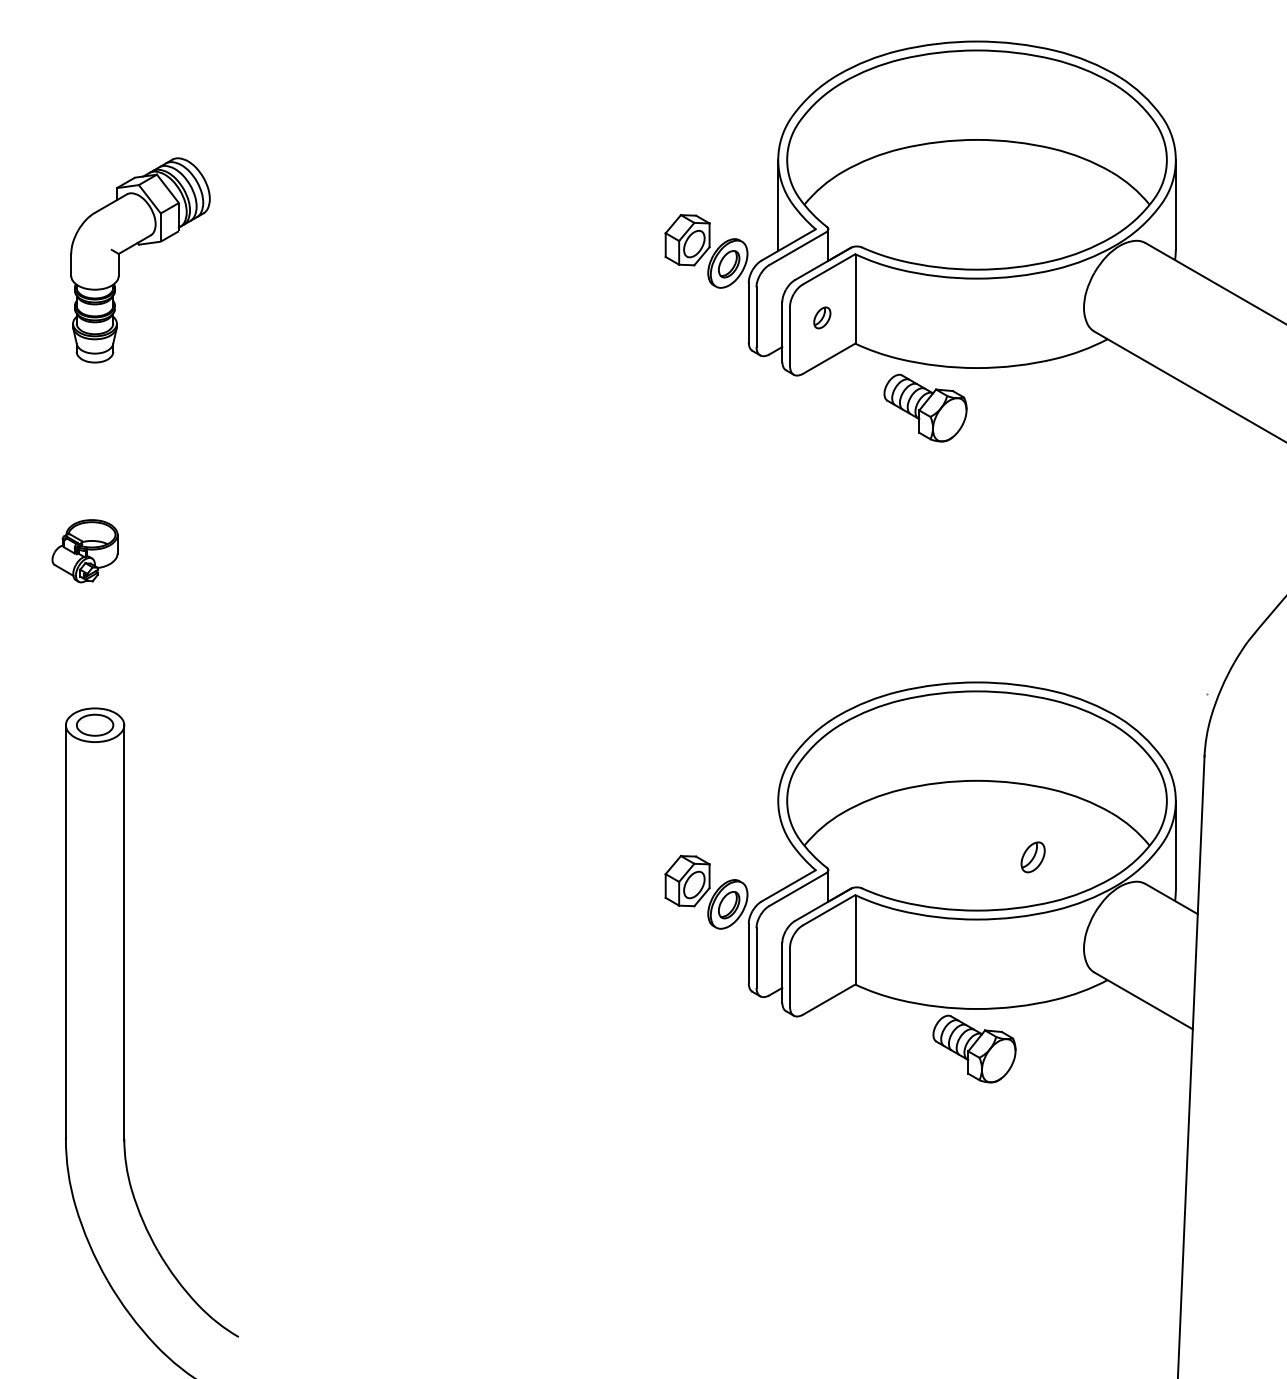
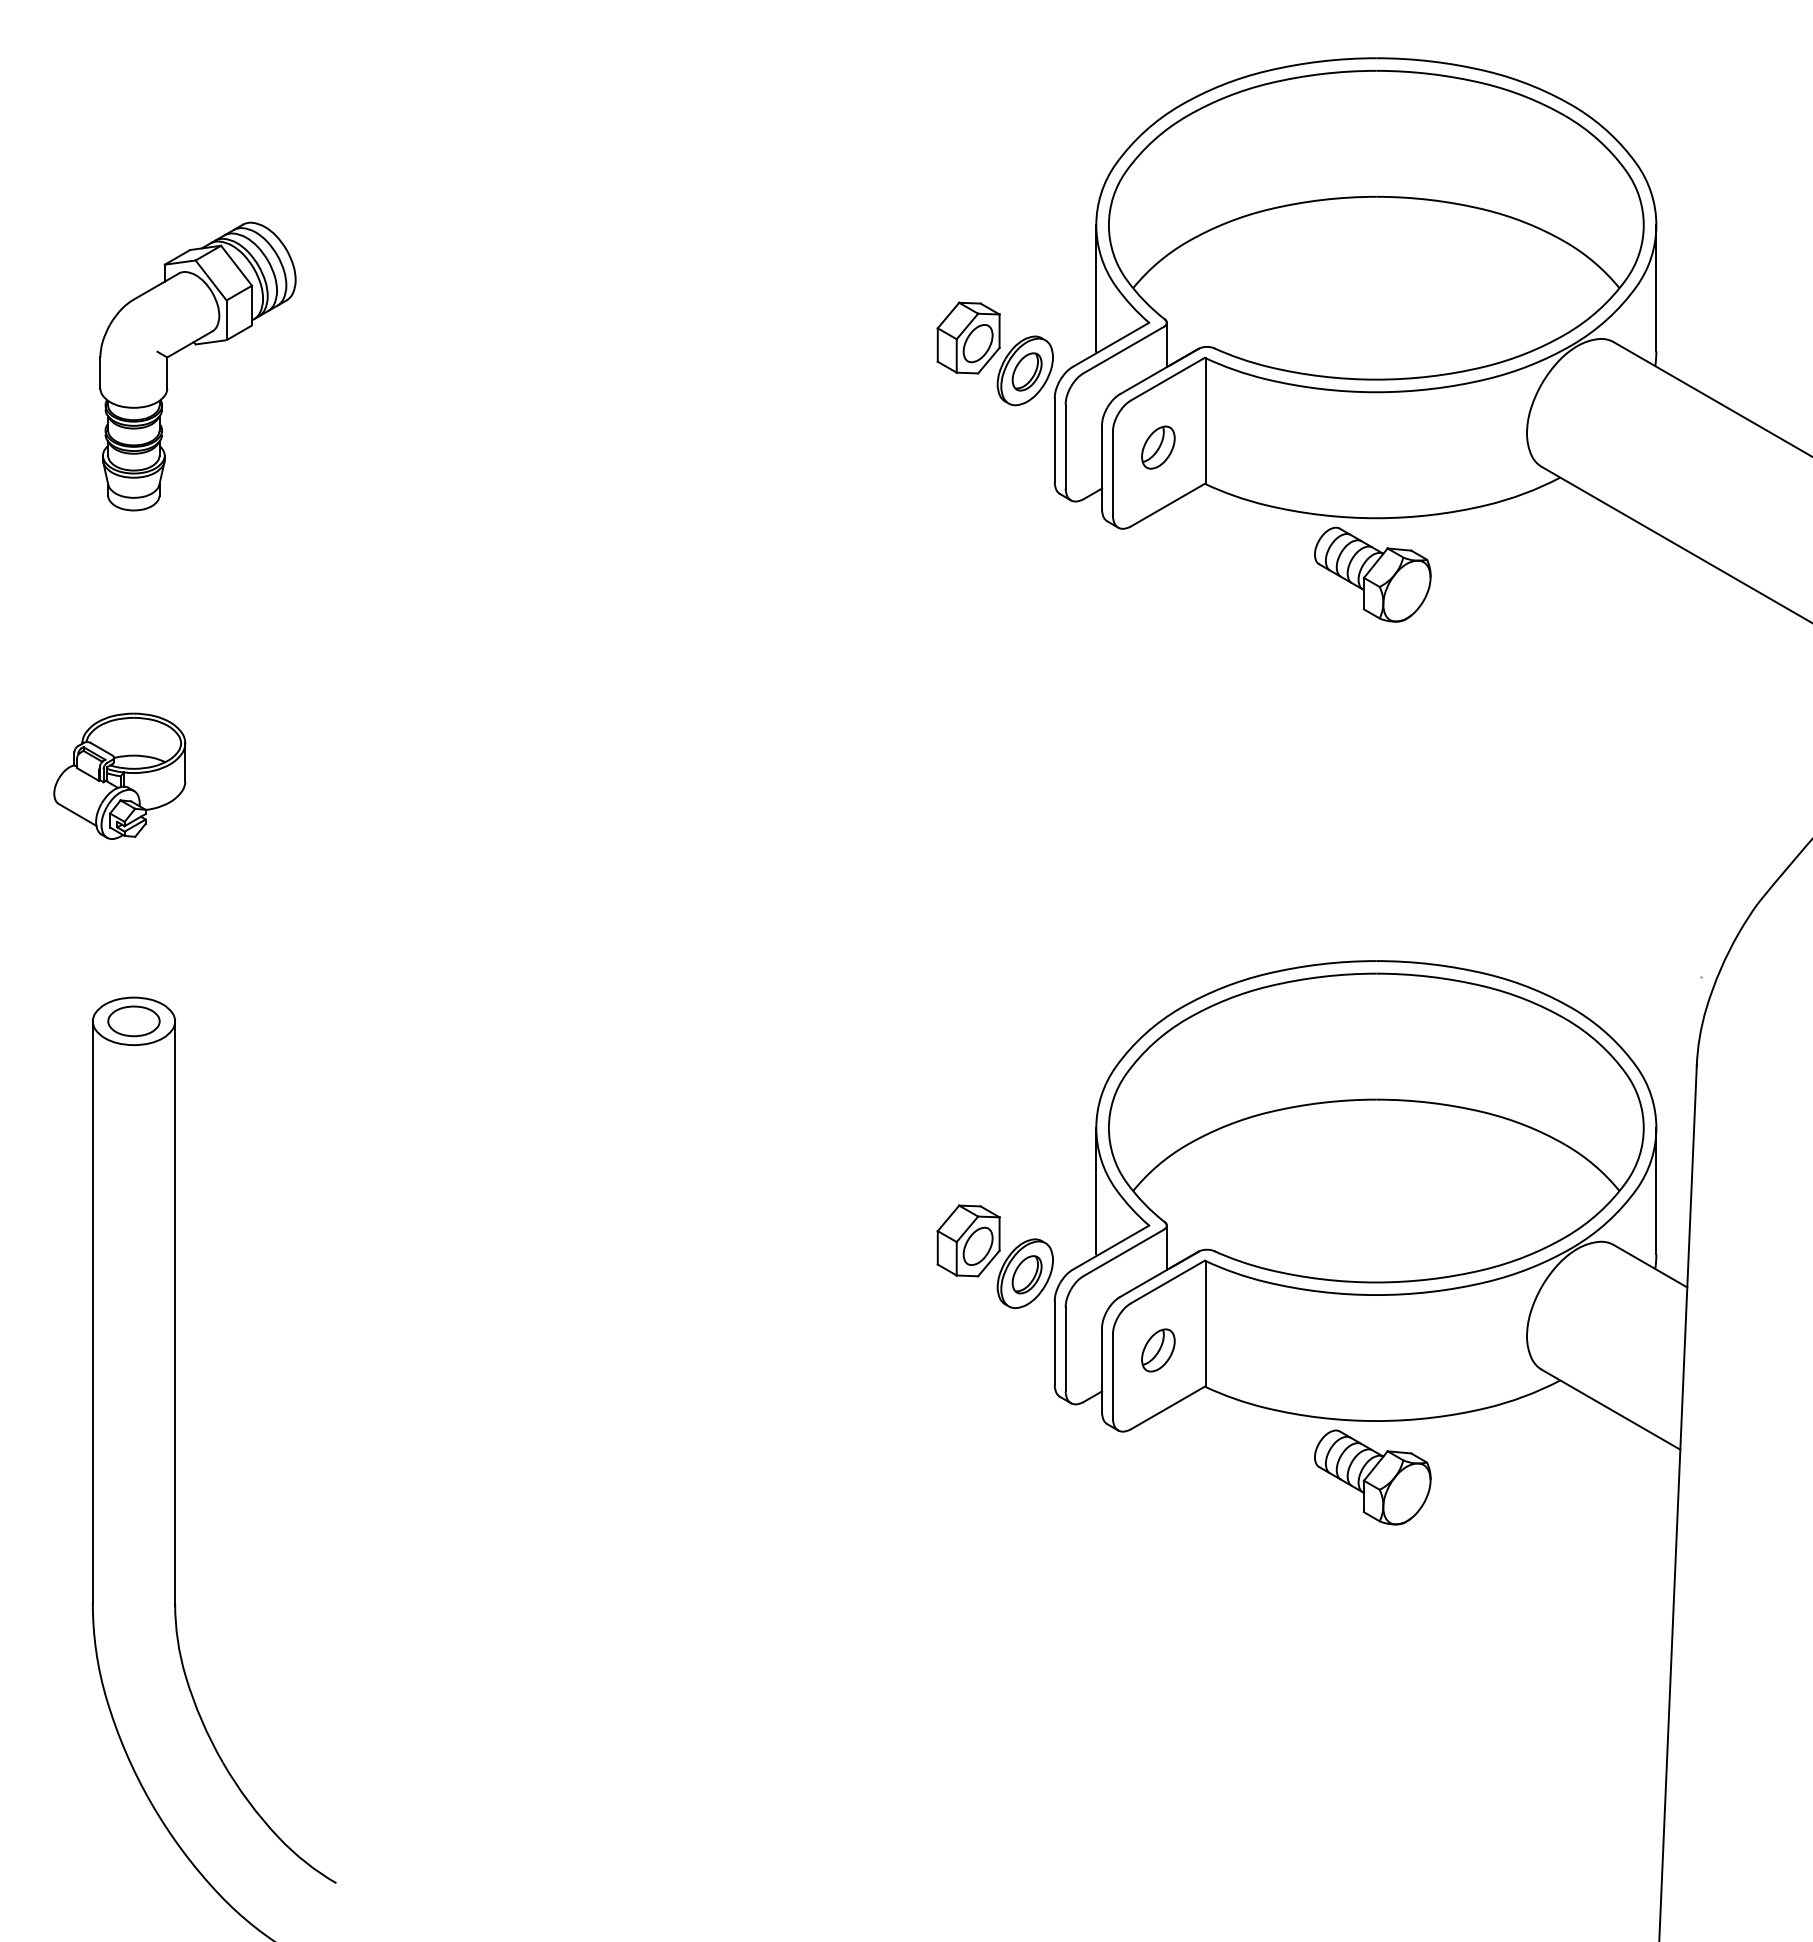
part: (822, 317) -> (1158, 447), size x1.43
part: (925, 408) -> (1372, 574), moved
part: (84, 550) -> (119, 775), size x1.43
line: (778, 846) -> (1096, 1191), added
part: (1033, 857) -> (1158, 1350), moved

